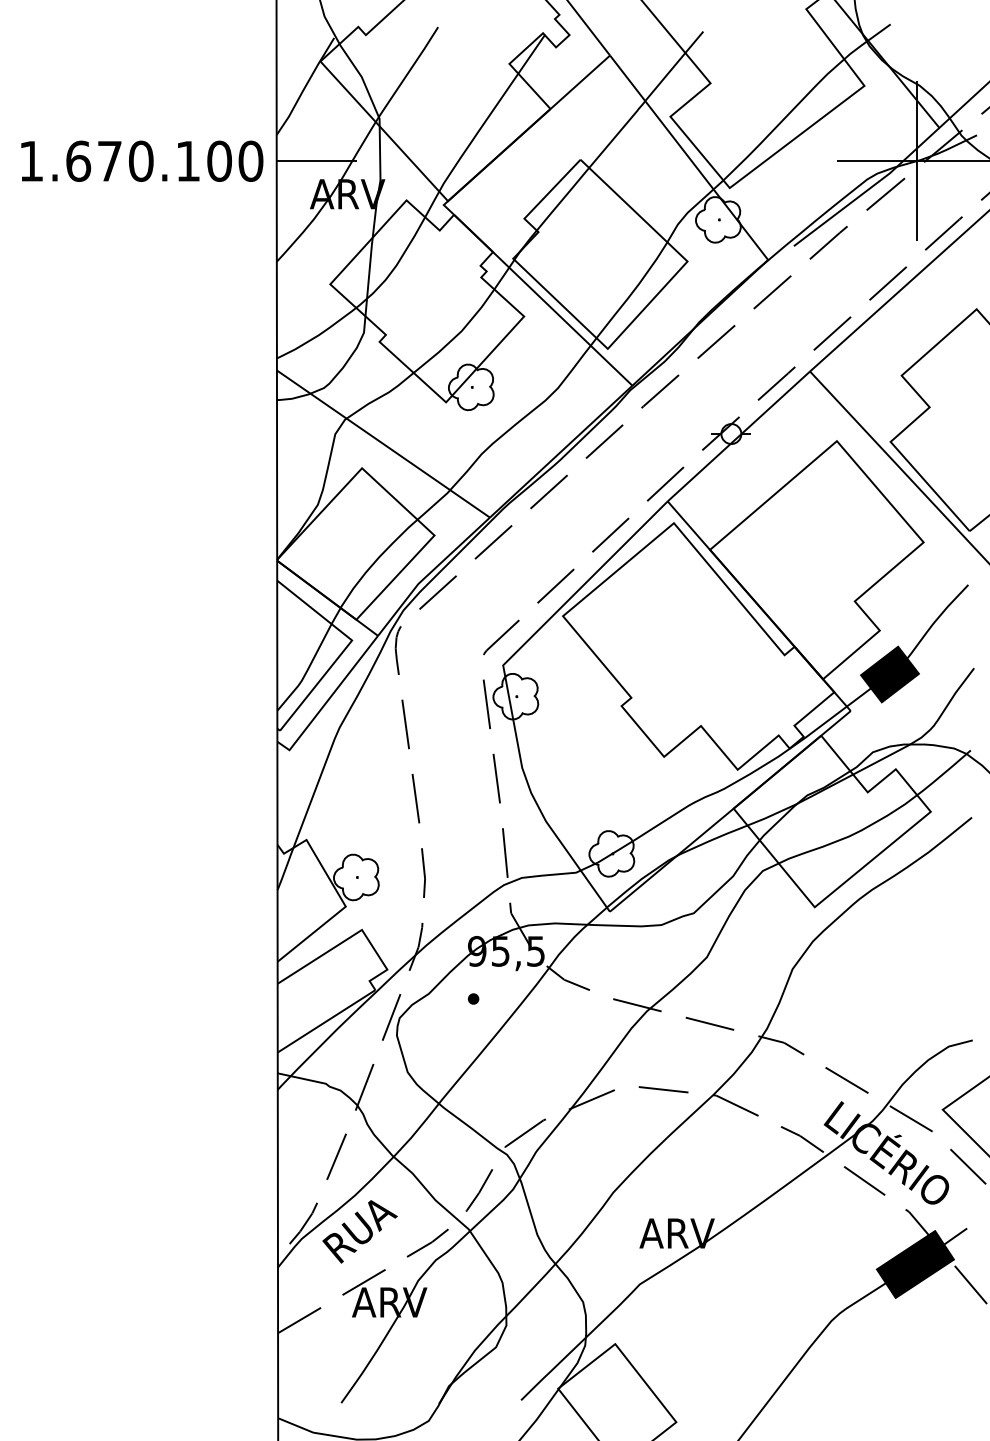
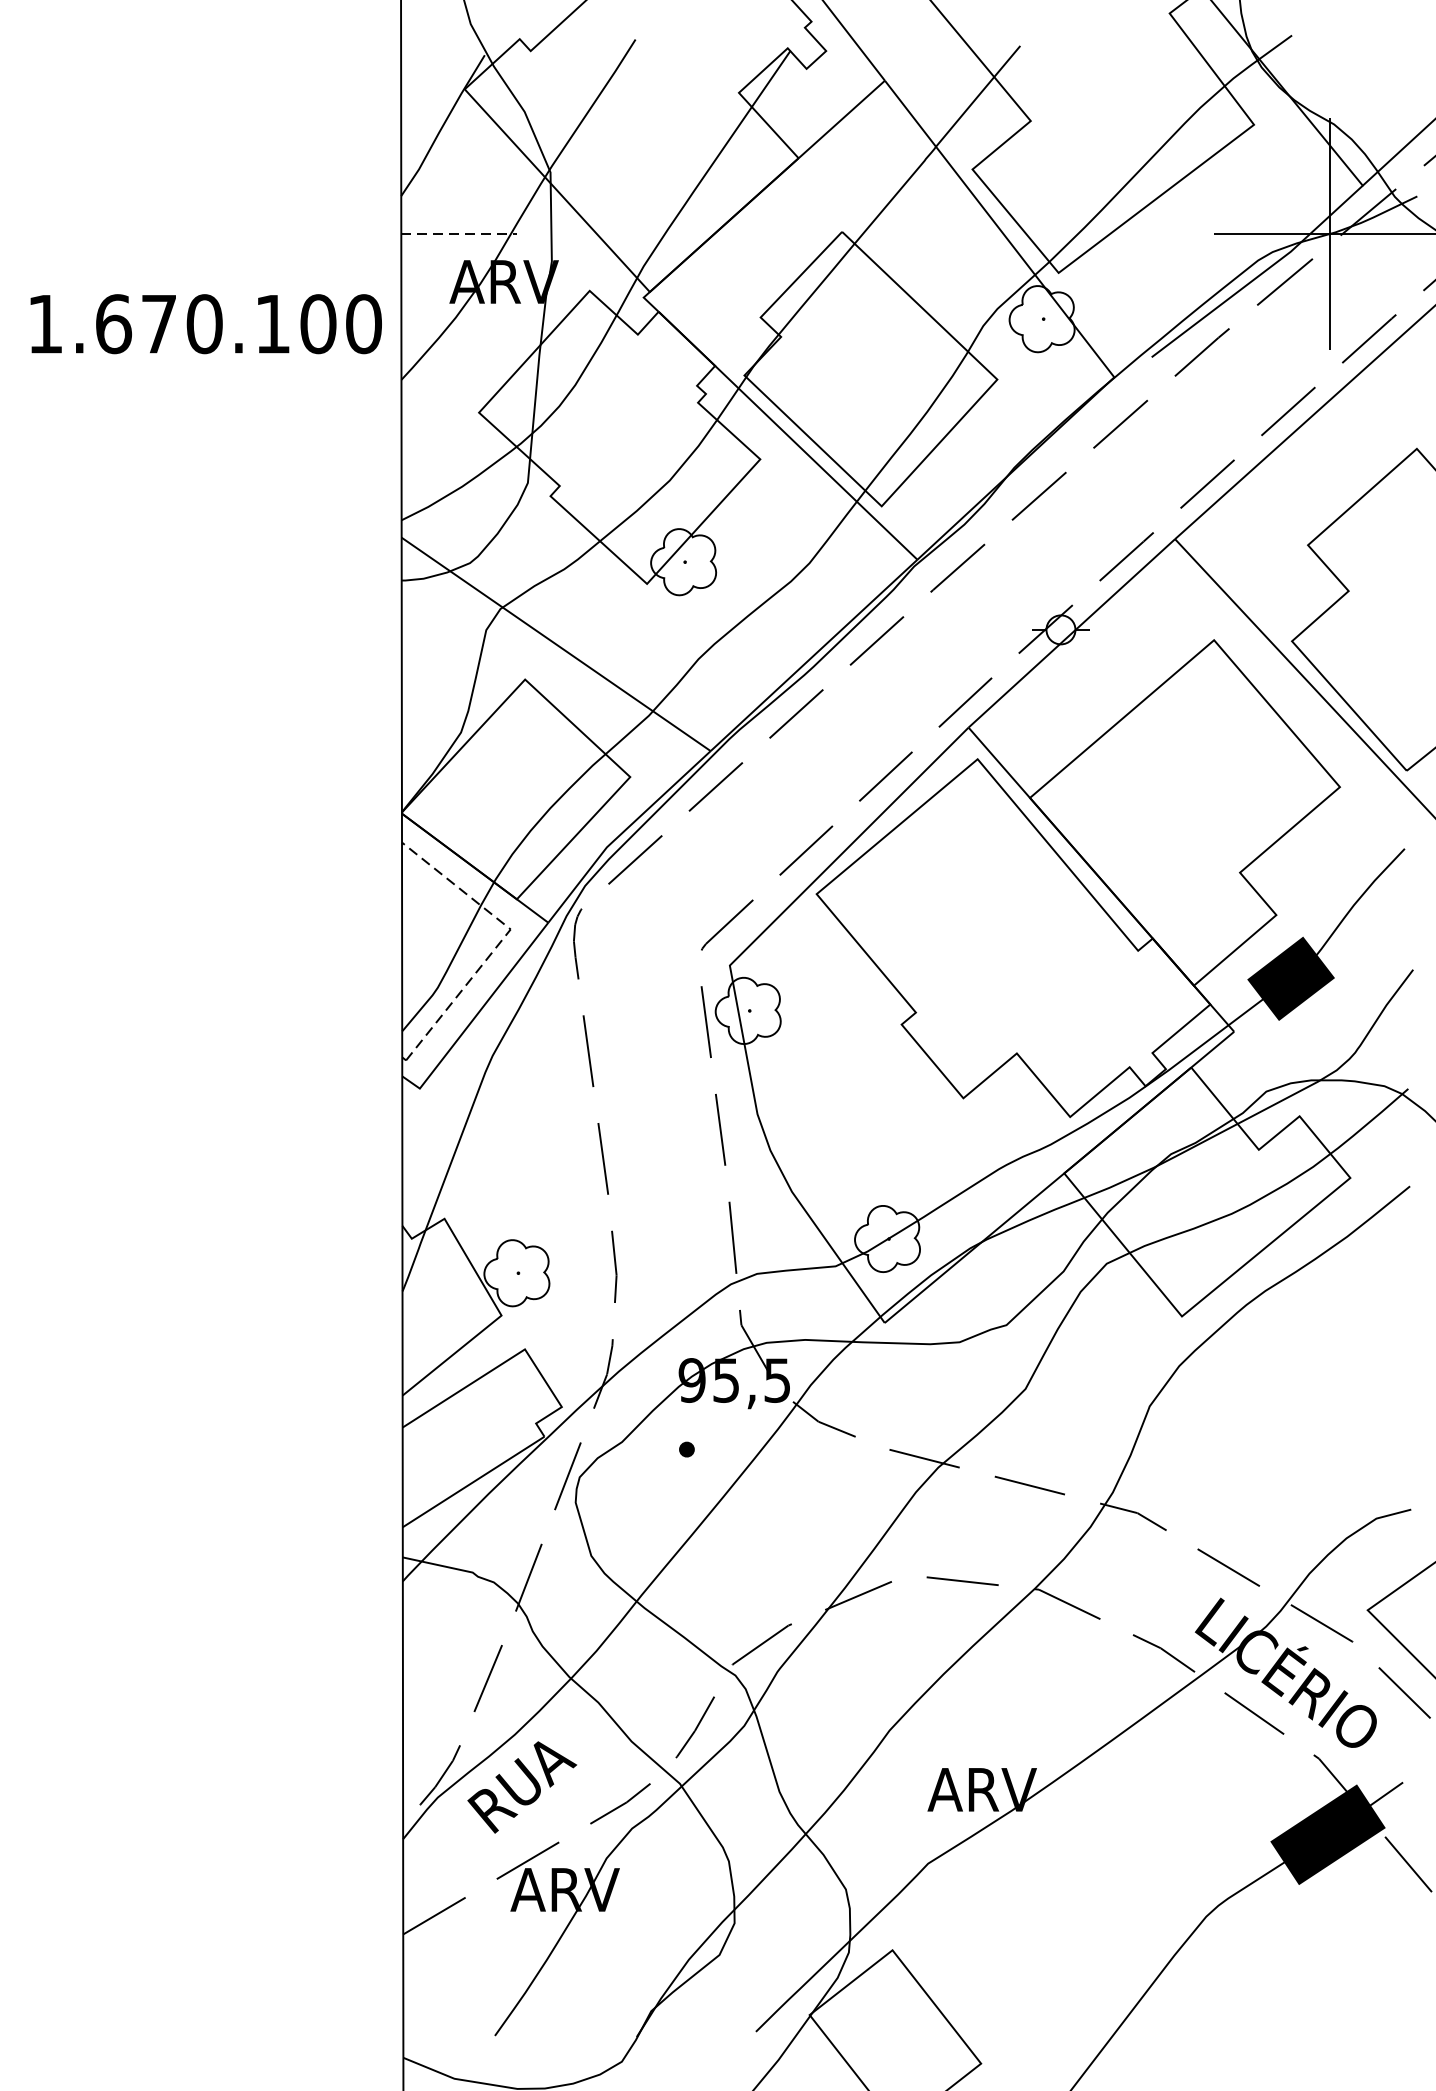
text: (142, 160) -> (206, 322), moved
line: (316, 161) -> (459, 234), solid -> dashed
line: (346, 647) -> (502, 939), solid -> dashed

